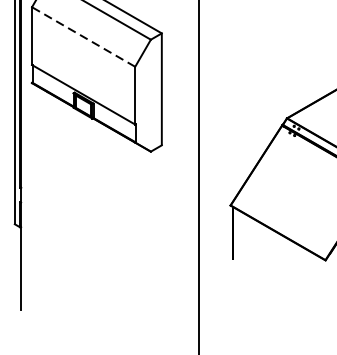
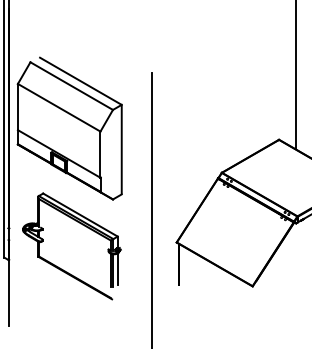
line: (83, 36) -> (59, 107), dashed -> solid
part: (112, 184) -> (82, 225), added

